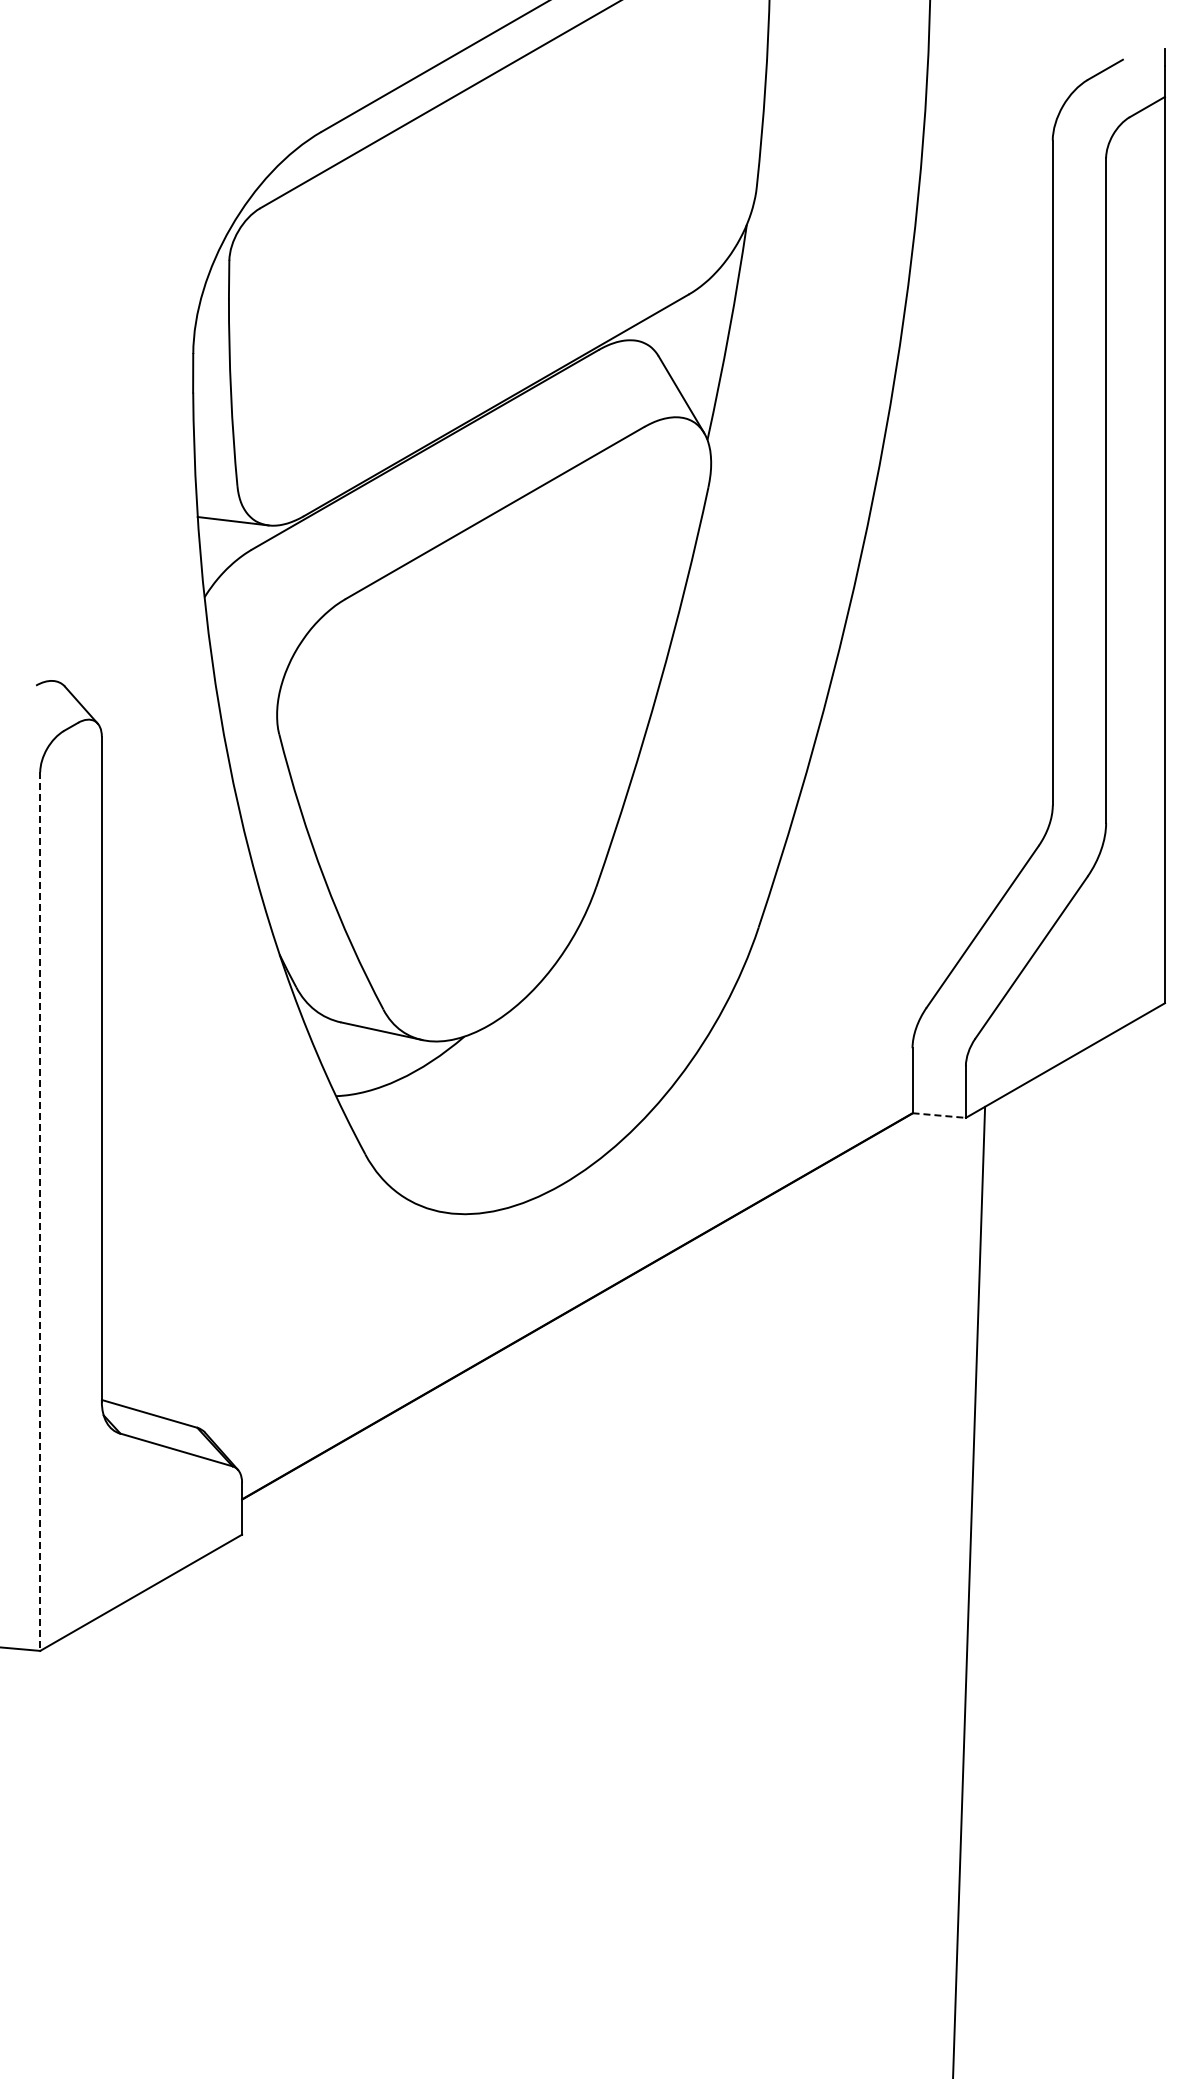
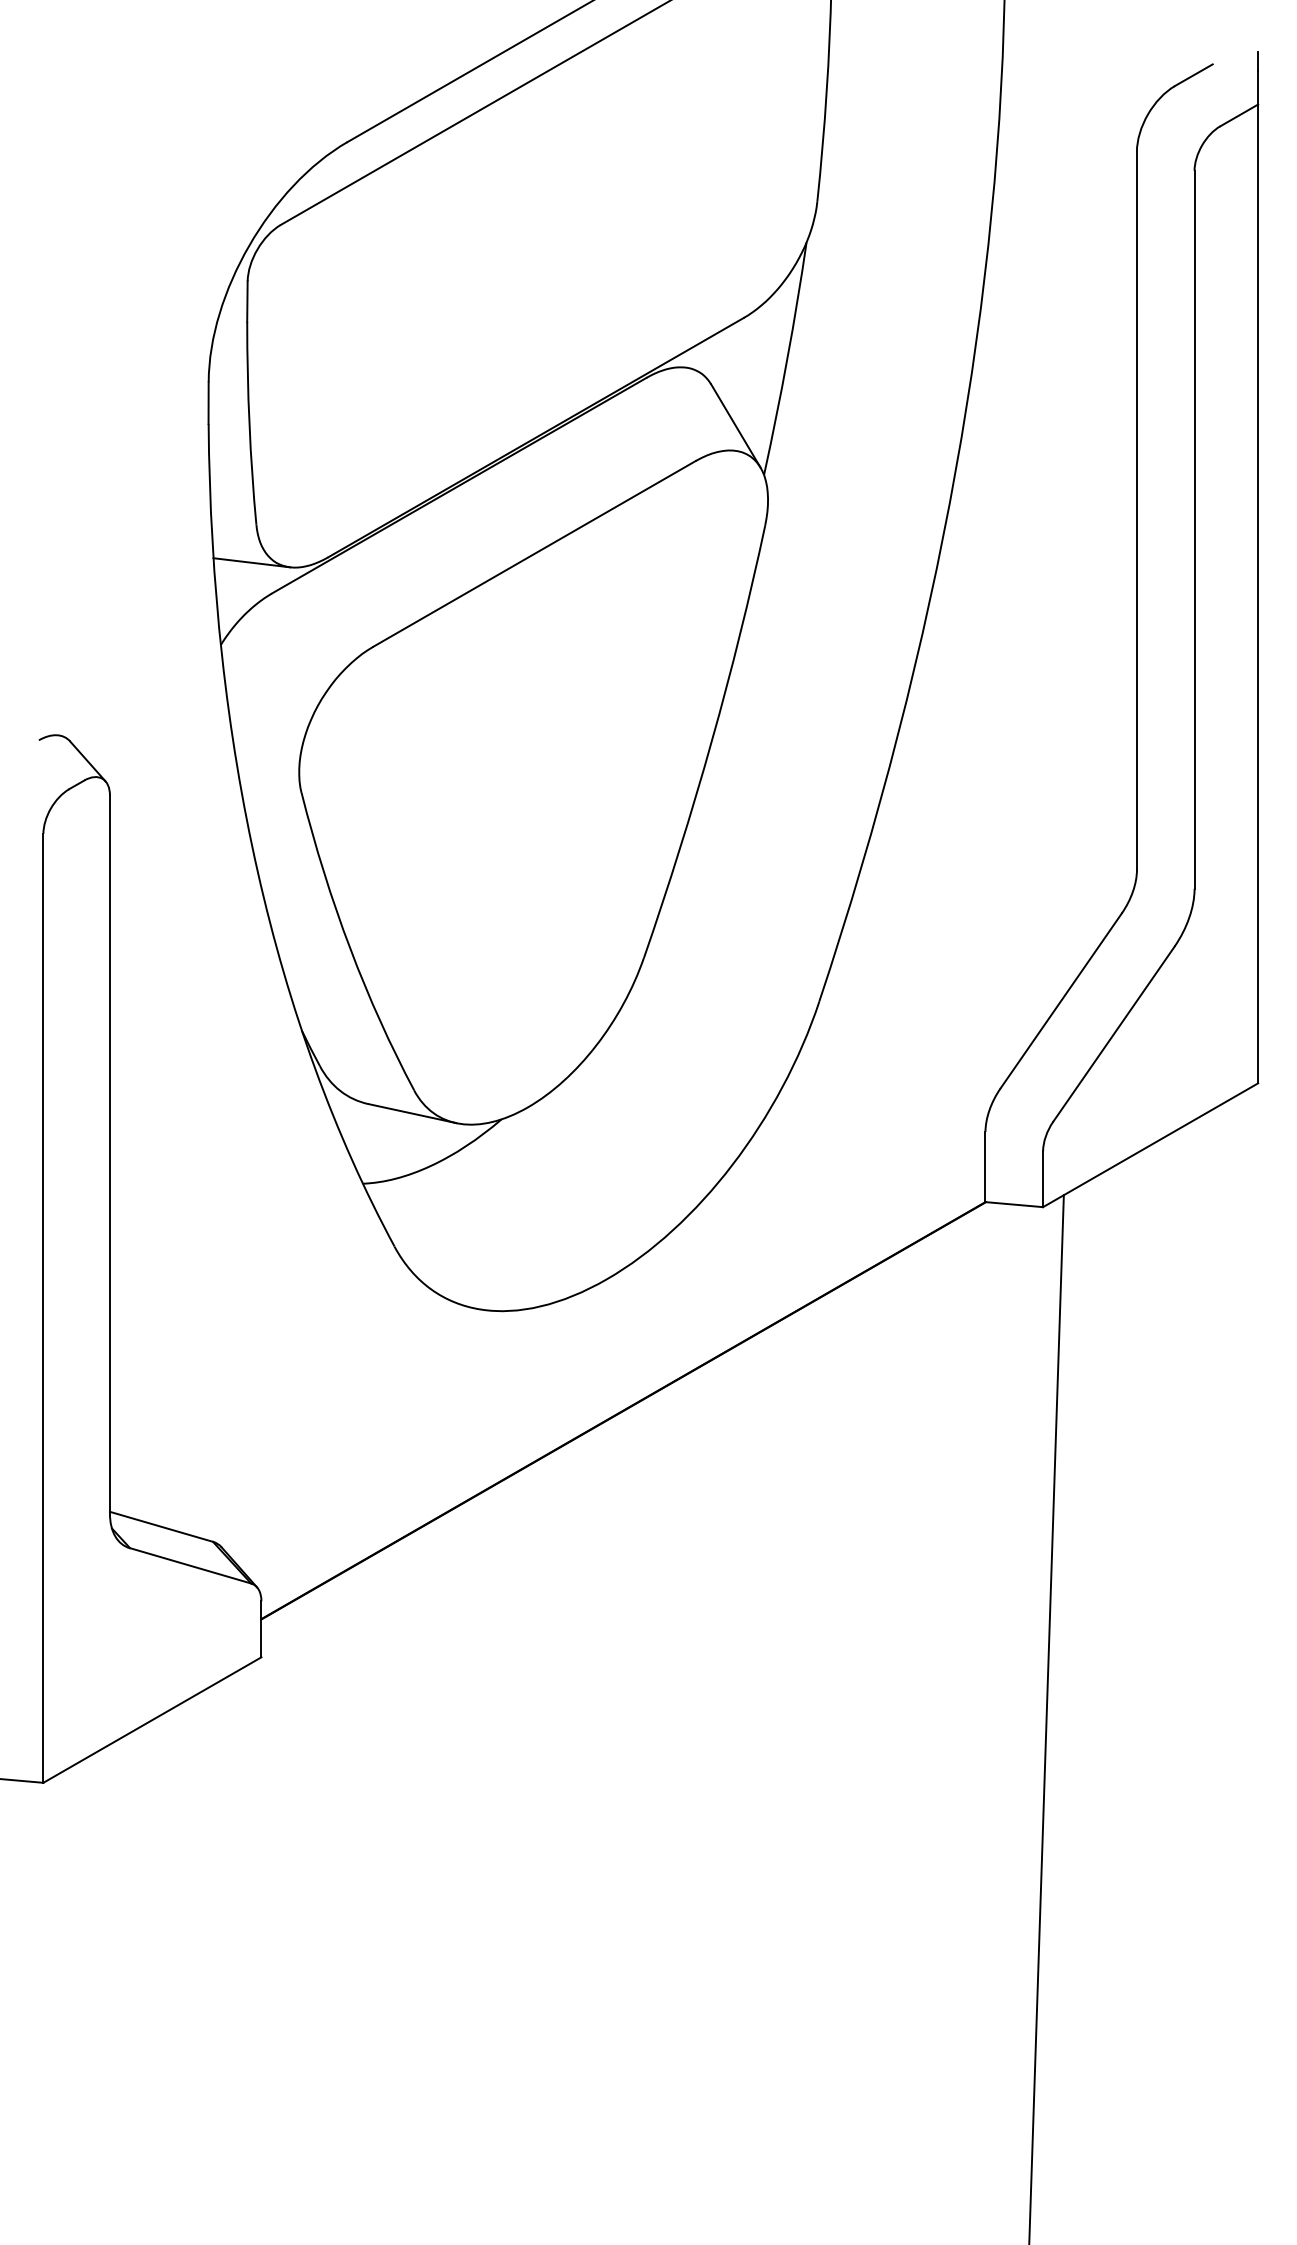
line: (939, 1115) -> (1014, 1204), dashed -> solid
line: (40, 1212) -> (43, 1309), dashed -> solid

